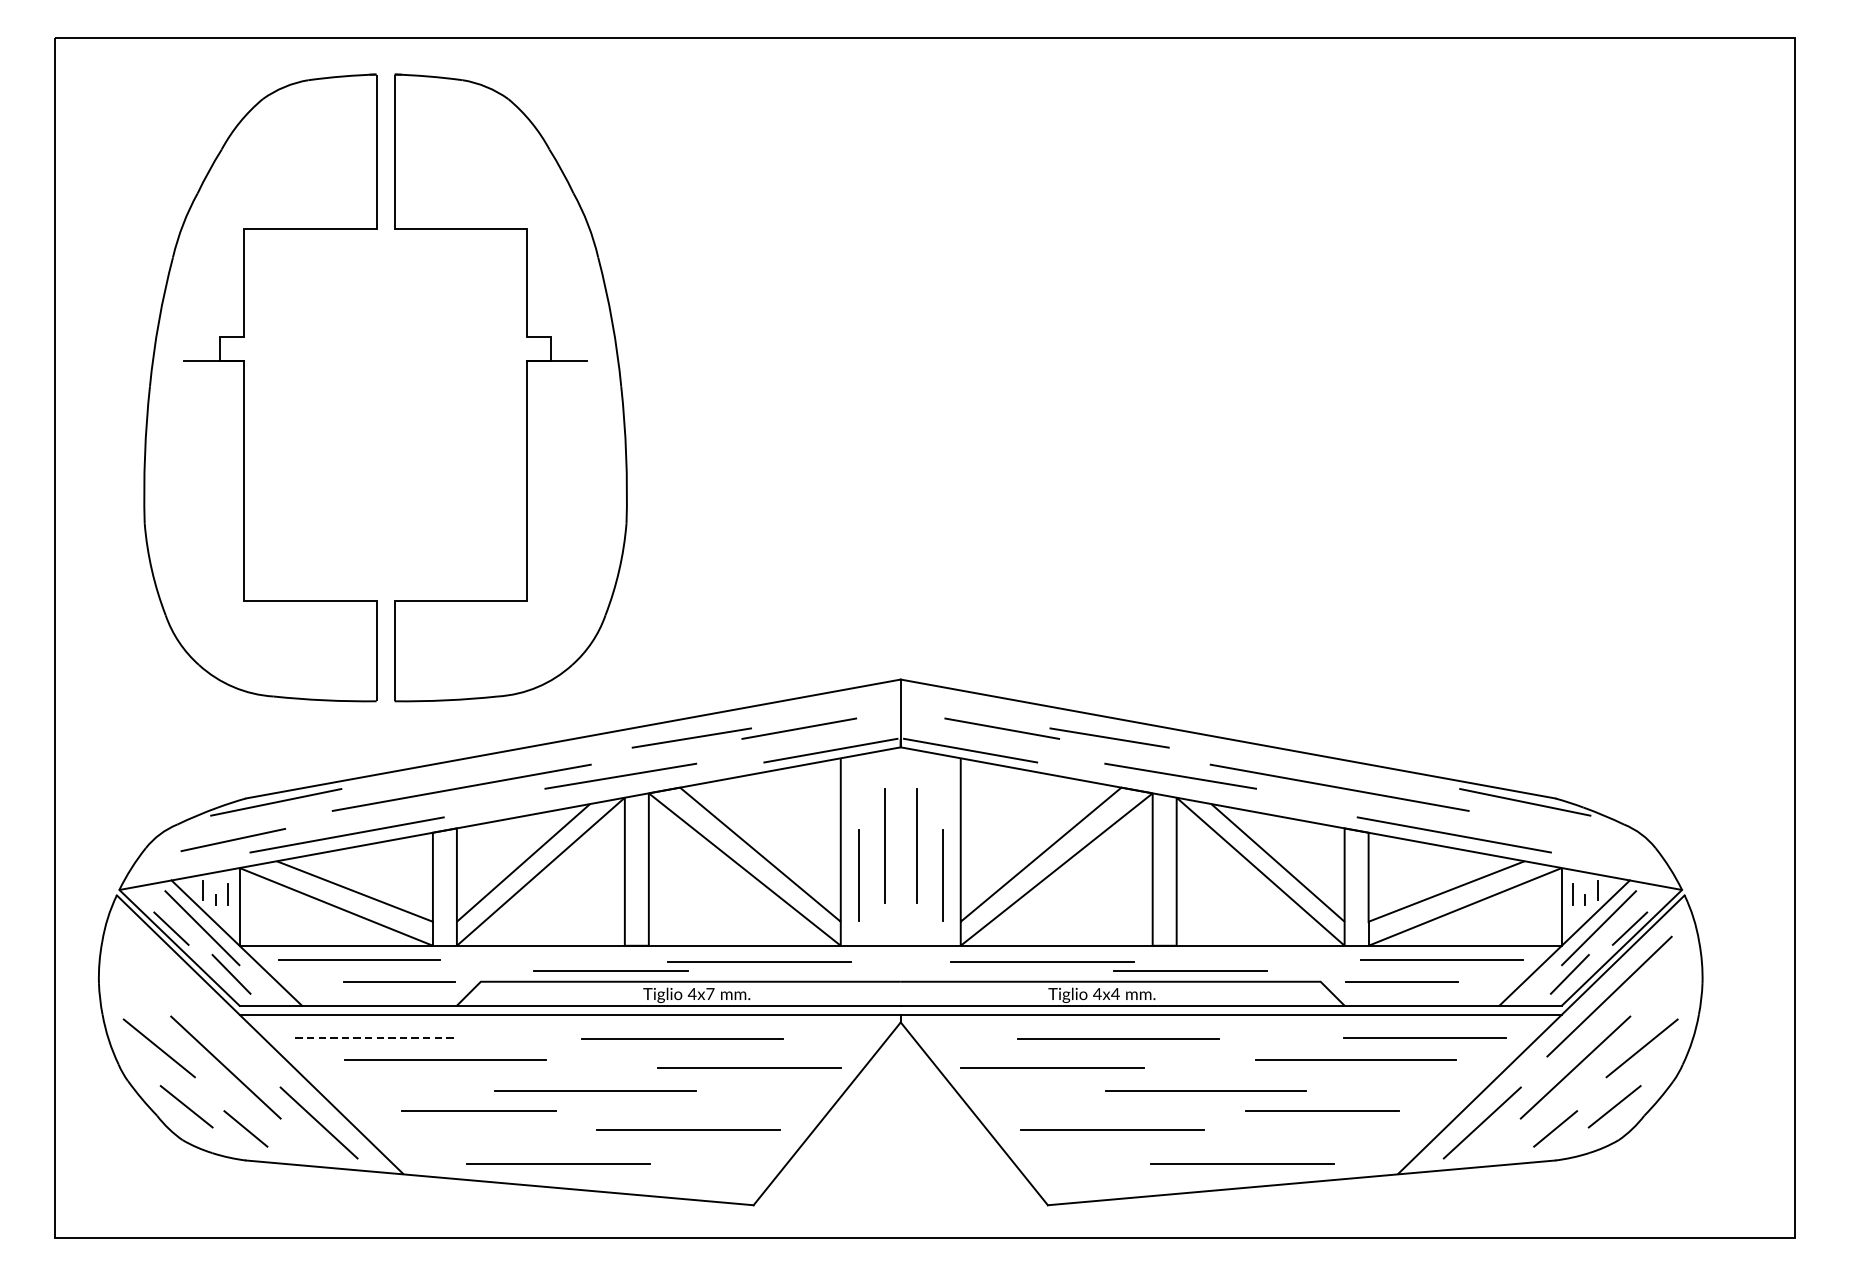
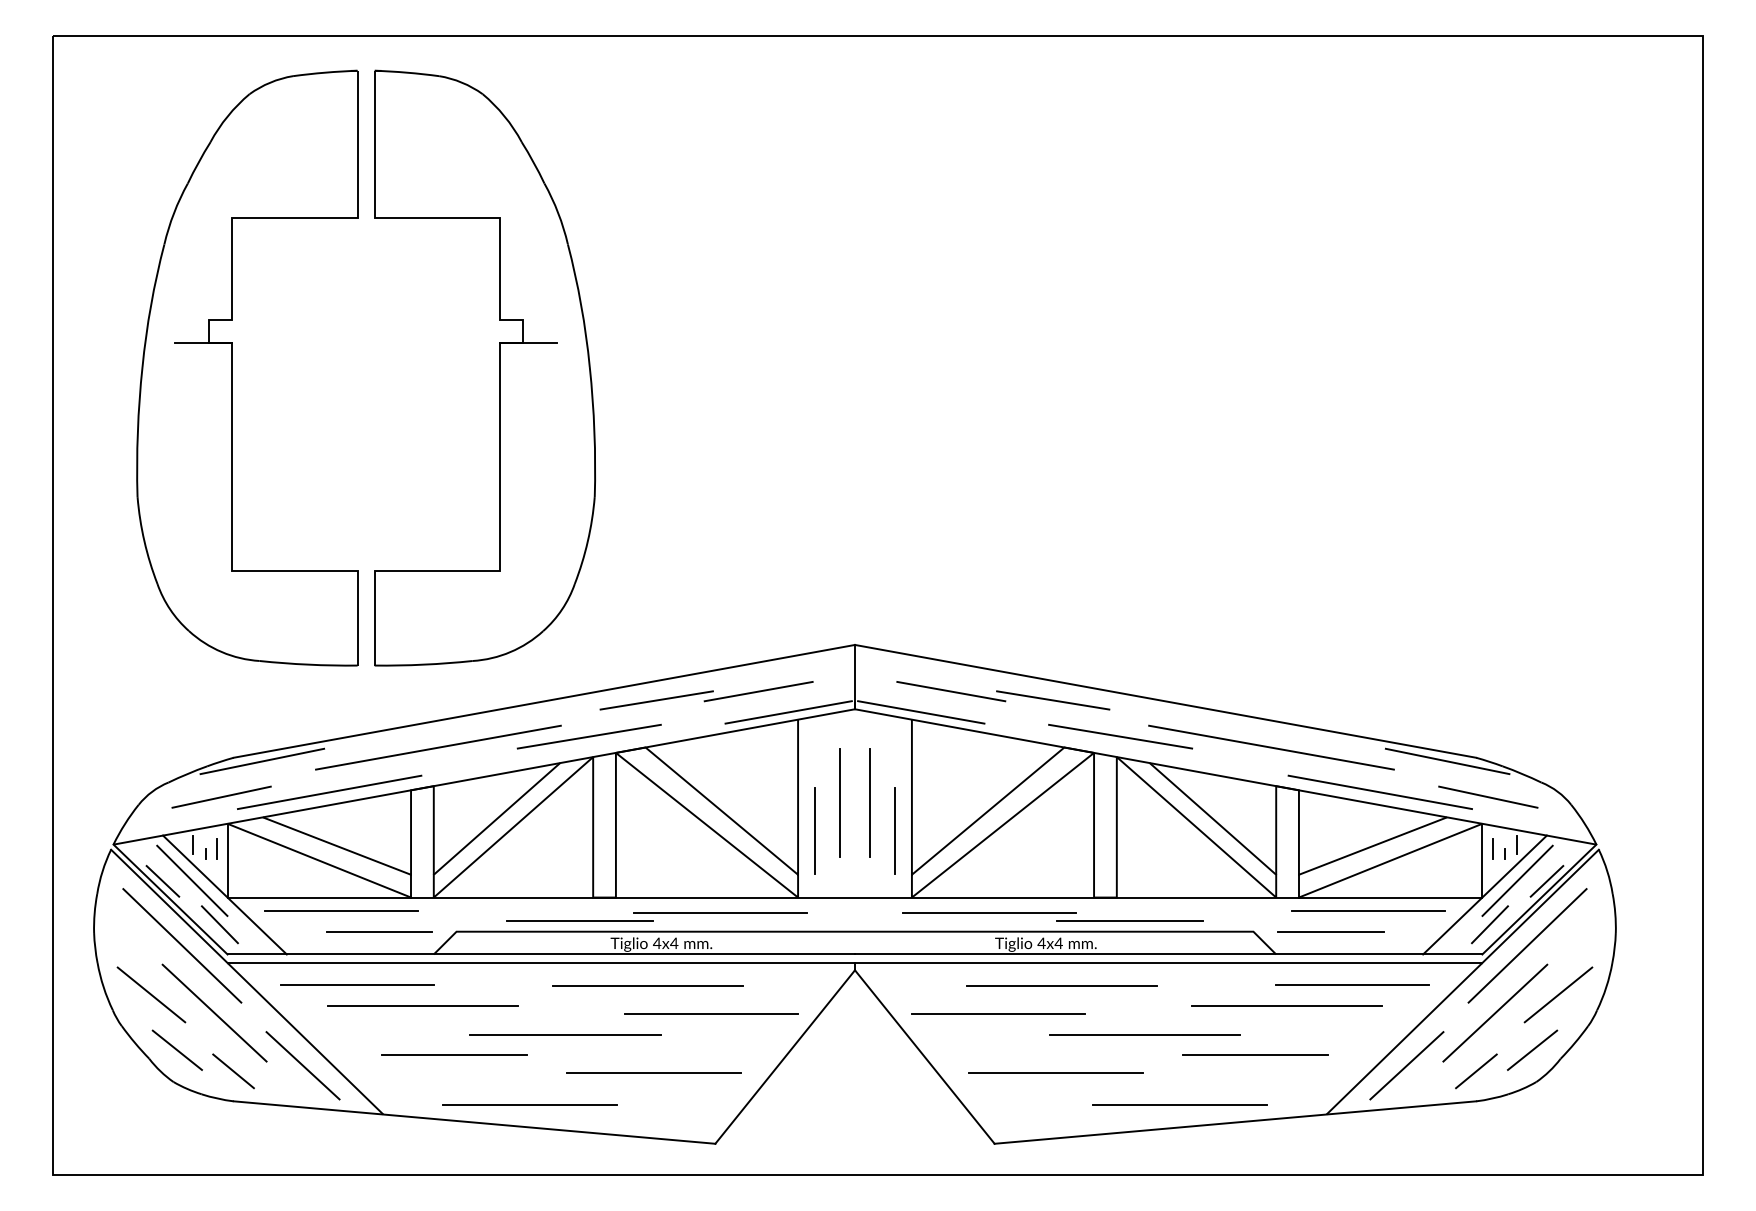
line: (1568, 839) -> (1488, 796), added
text: (710, 993) -> (674, 942), 4x7 -> 4x4
line: (192, 996) -> (182, 945), added
line: (376, 1037) -> (357, 984), dashed -> solid

